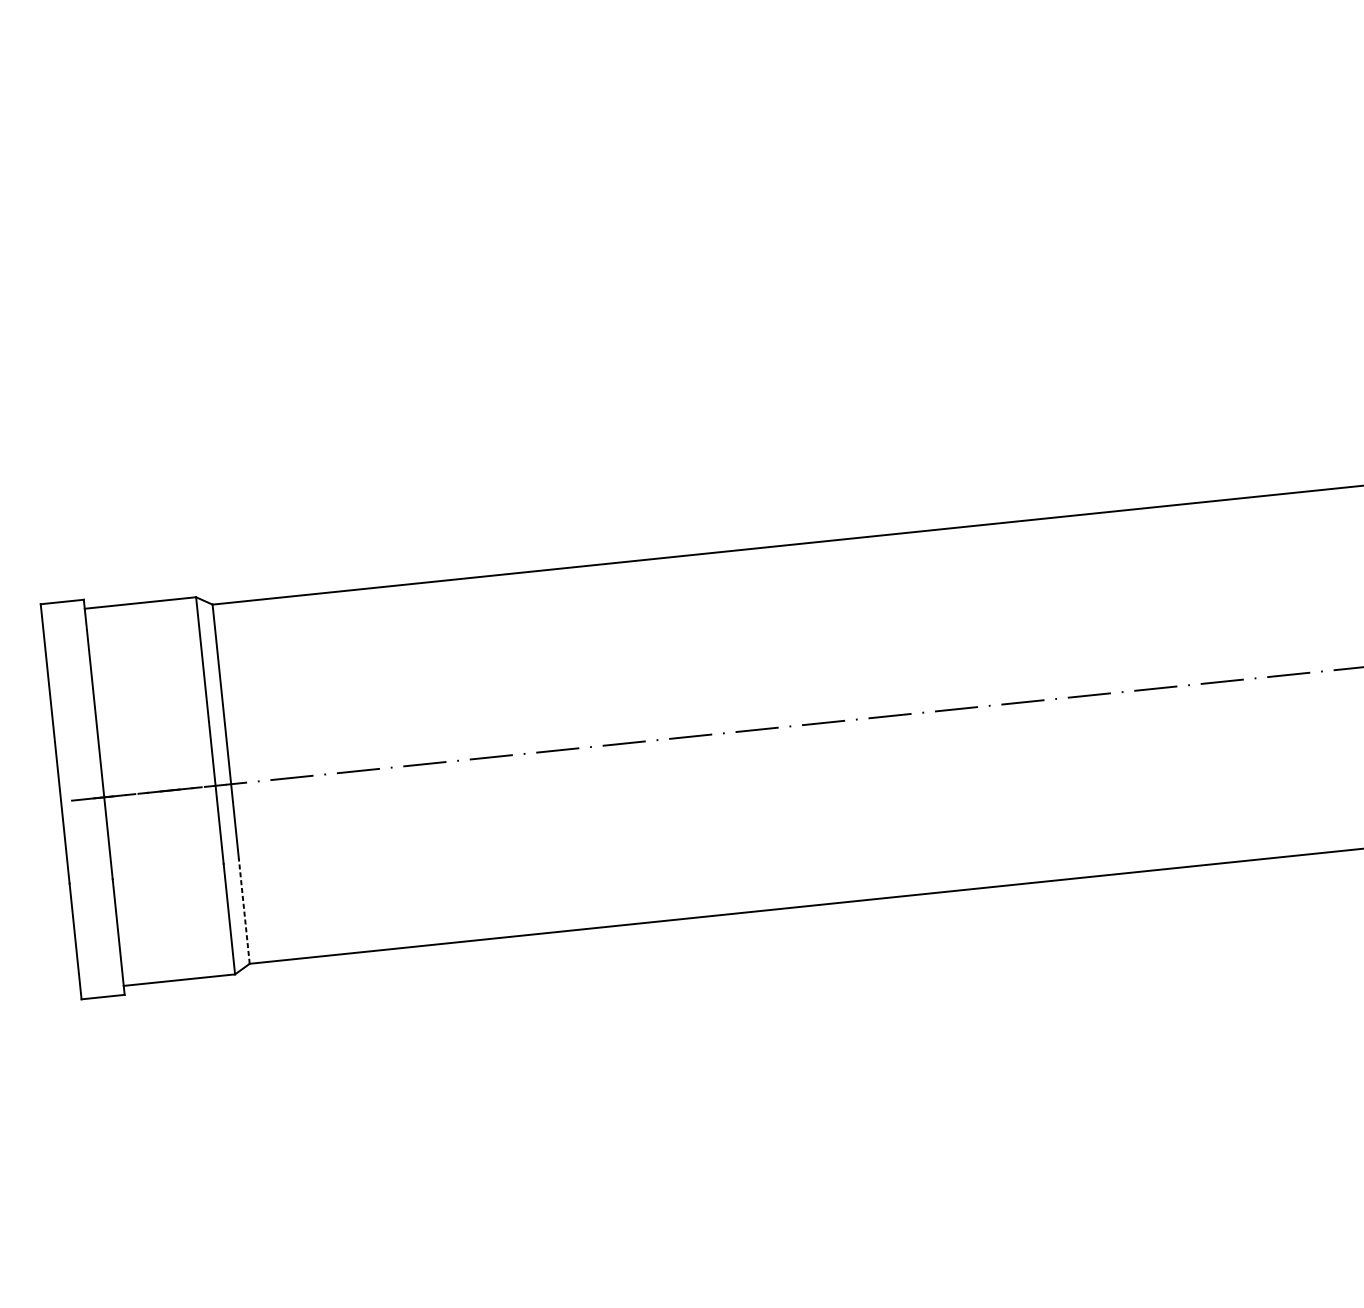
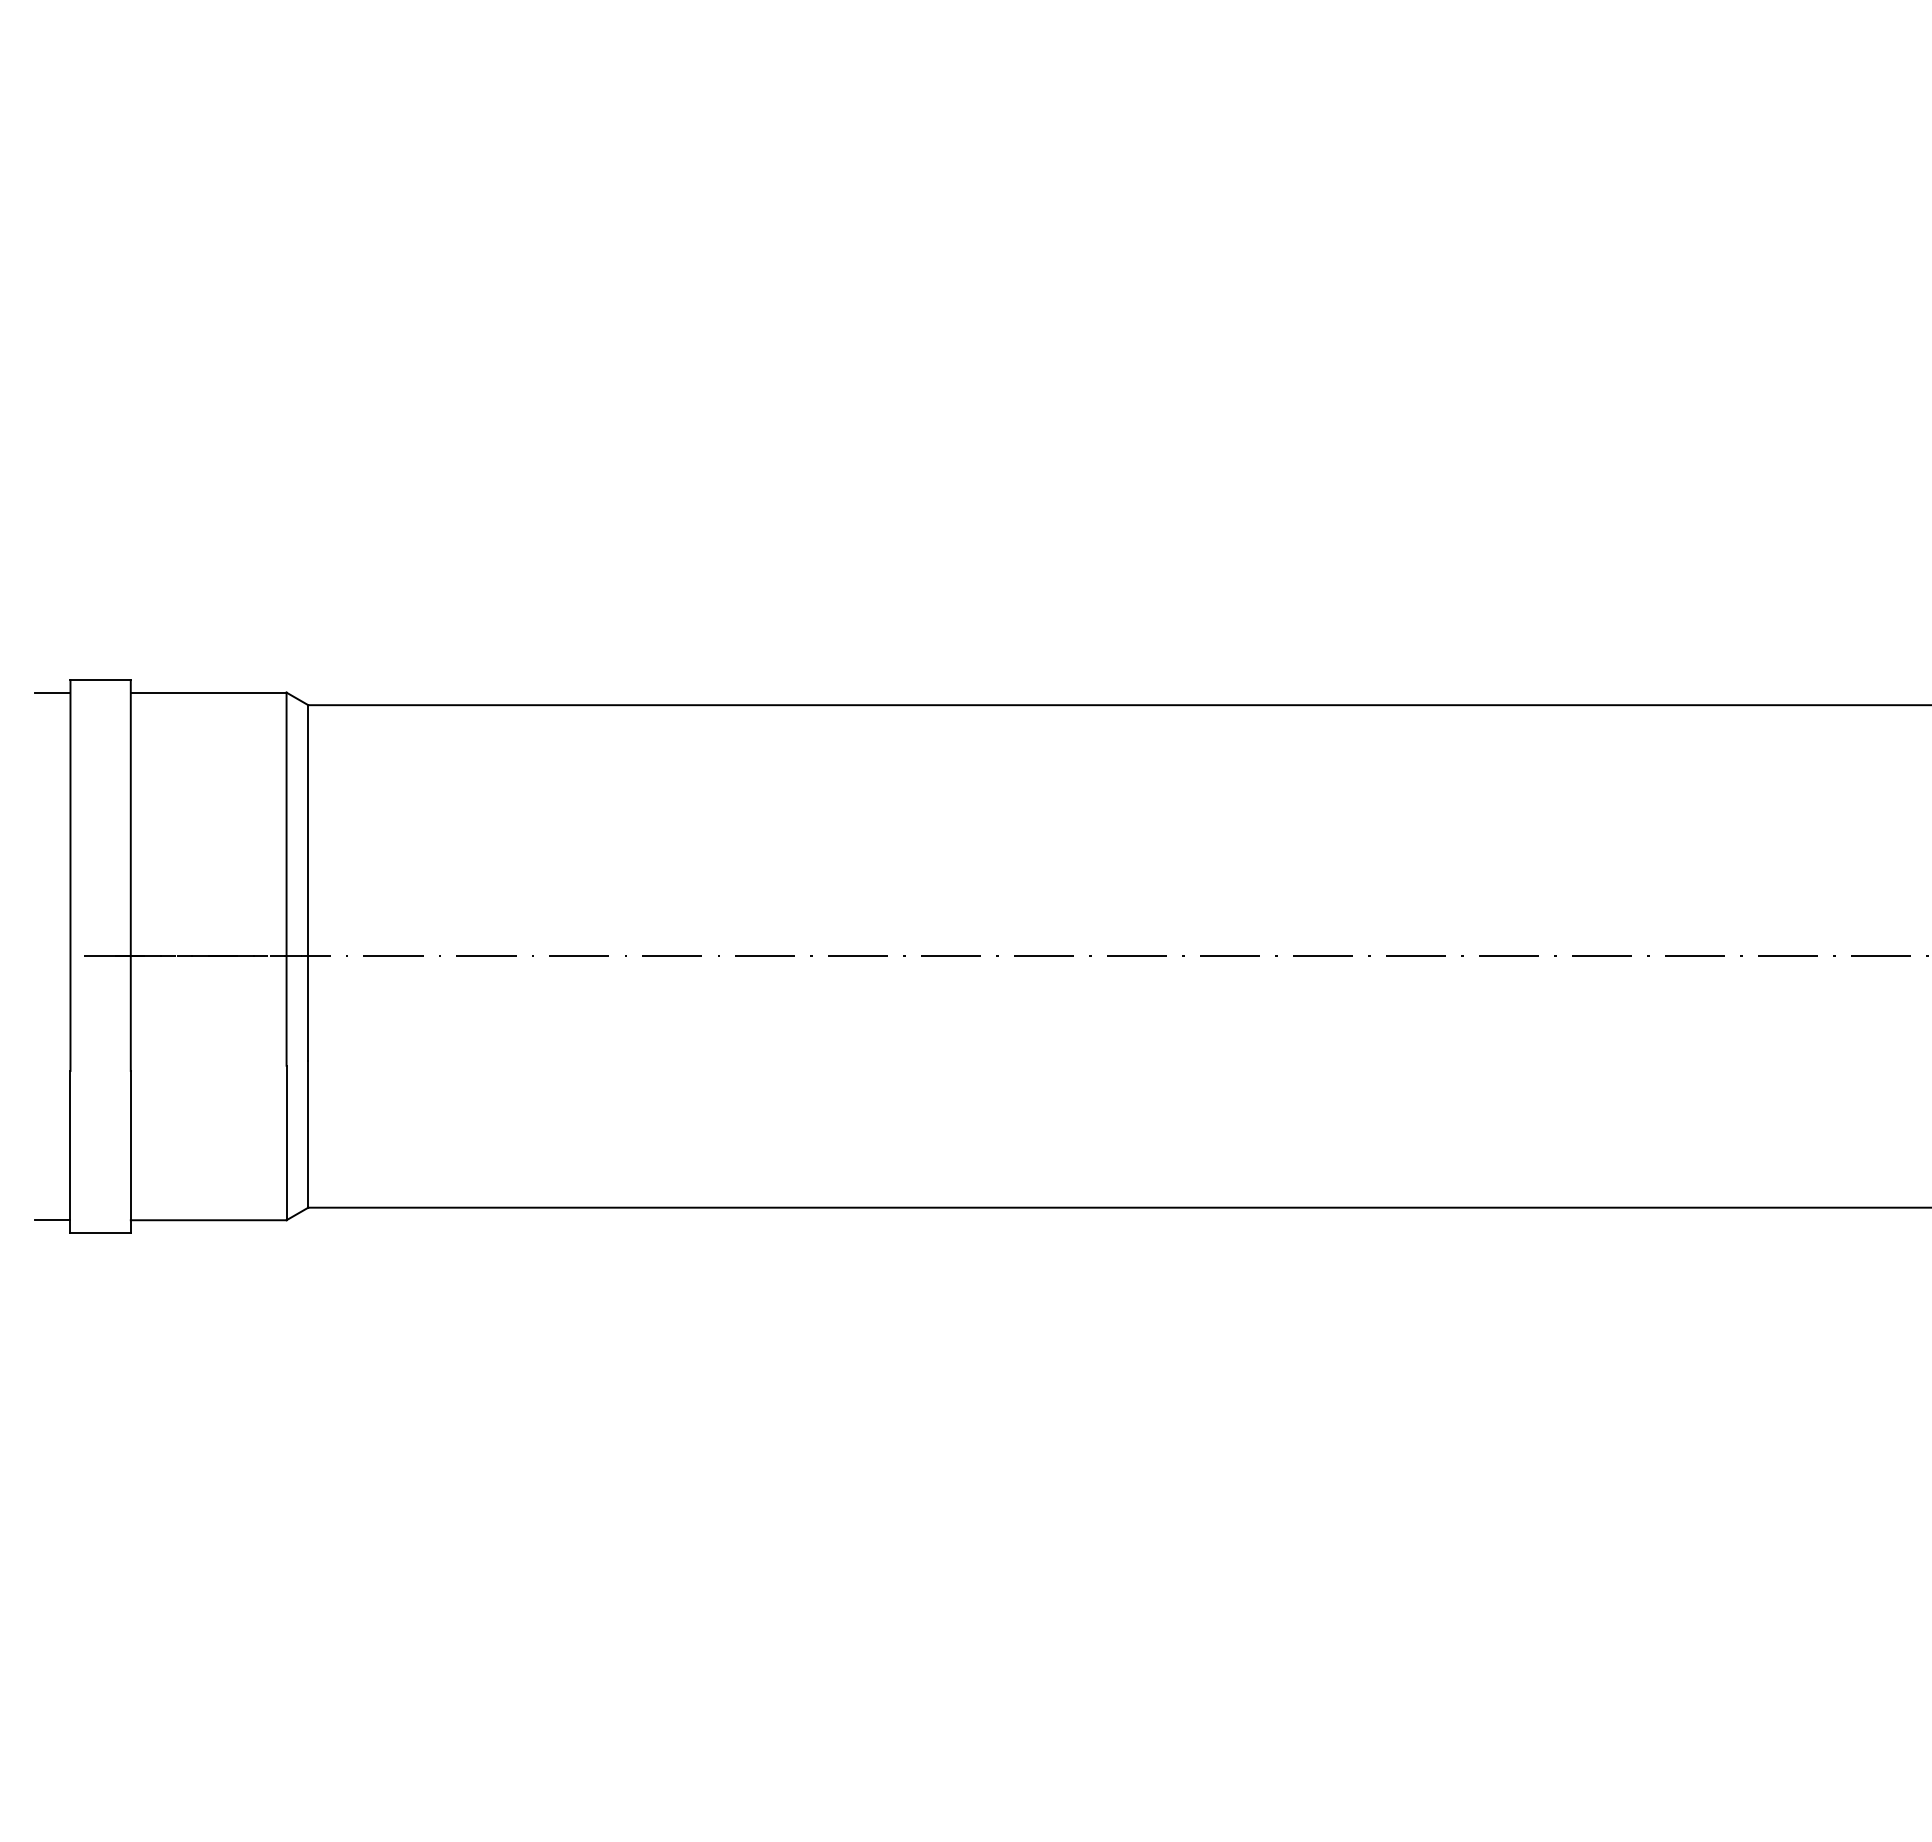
line: (28, 614) -> (52, 692), added
line: (244, 911) -> (308, 1134), dashed -> solid
line: (67, 991) -> (52, 1220), added

